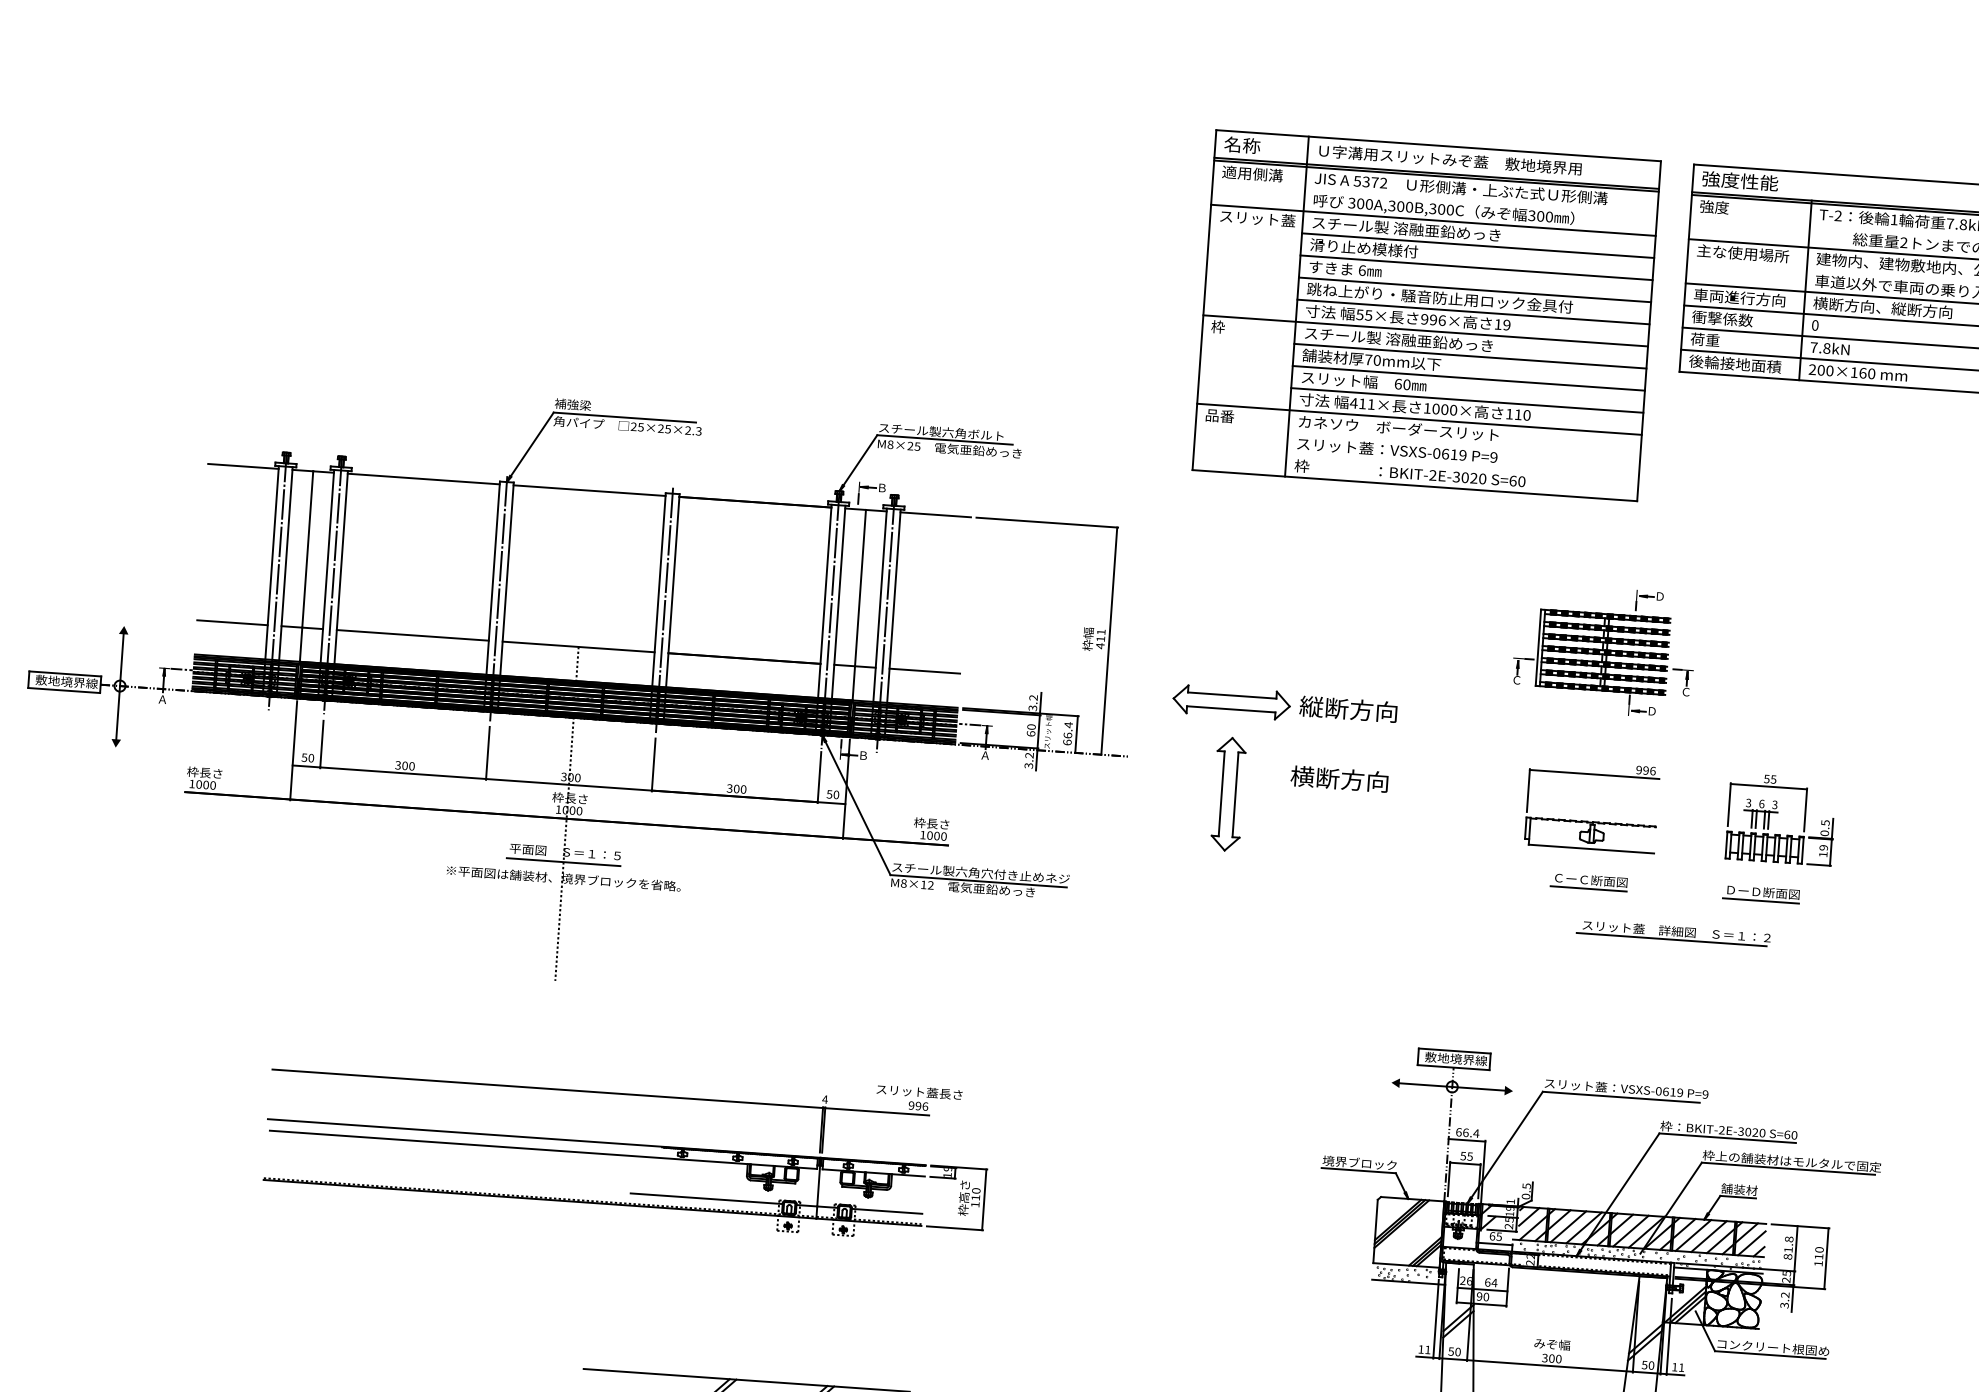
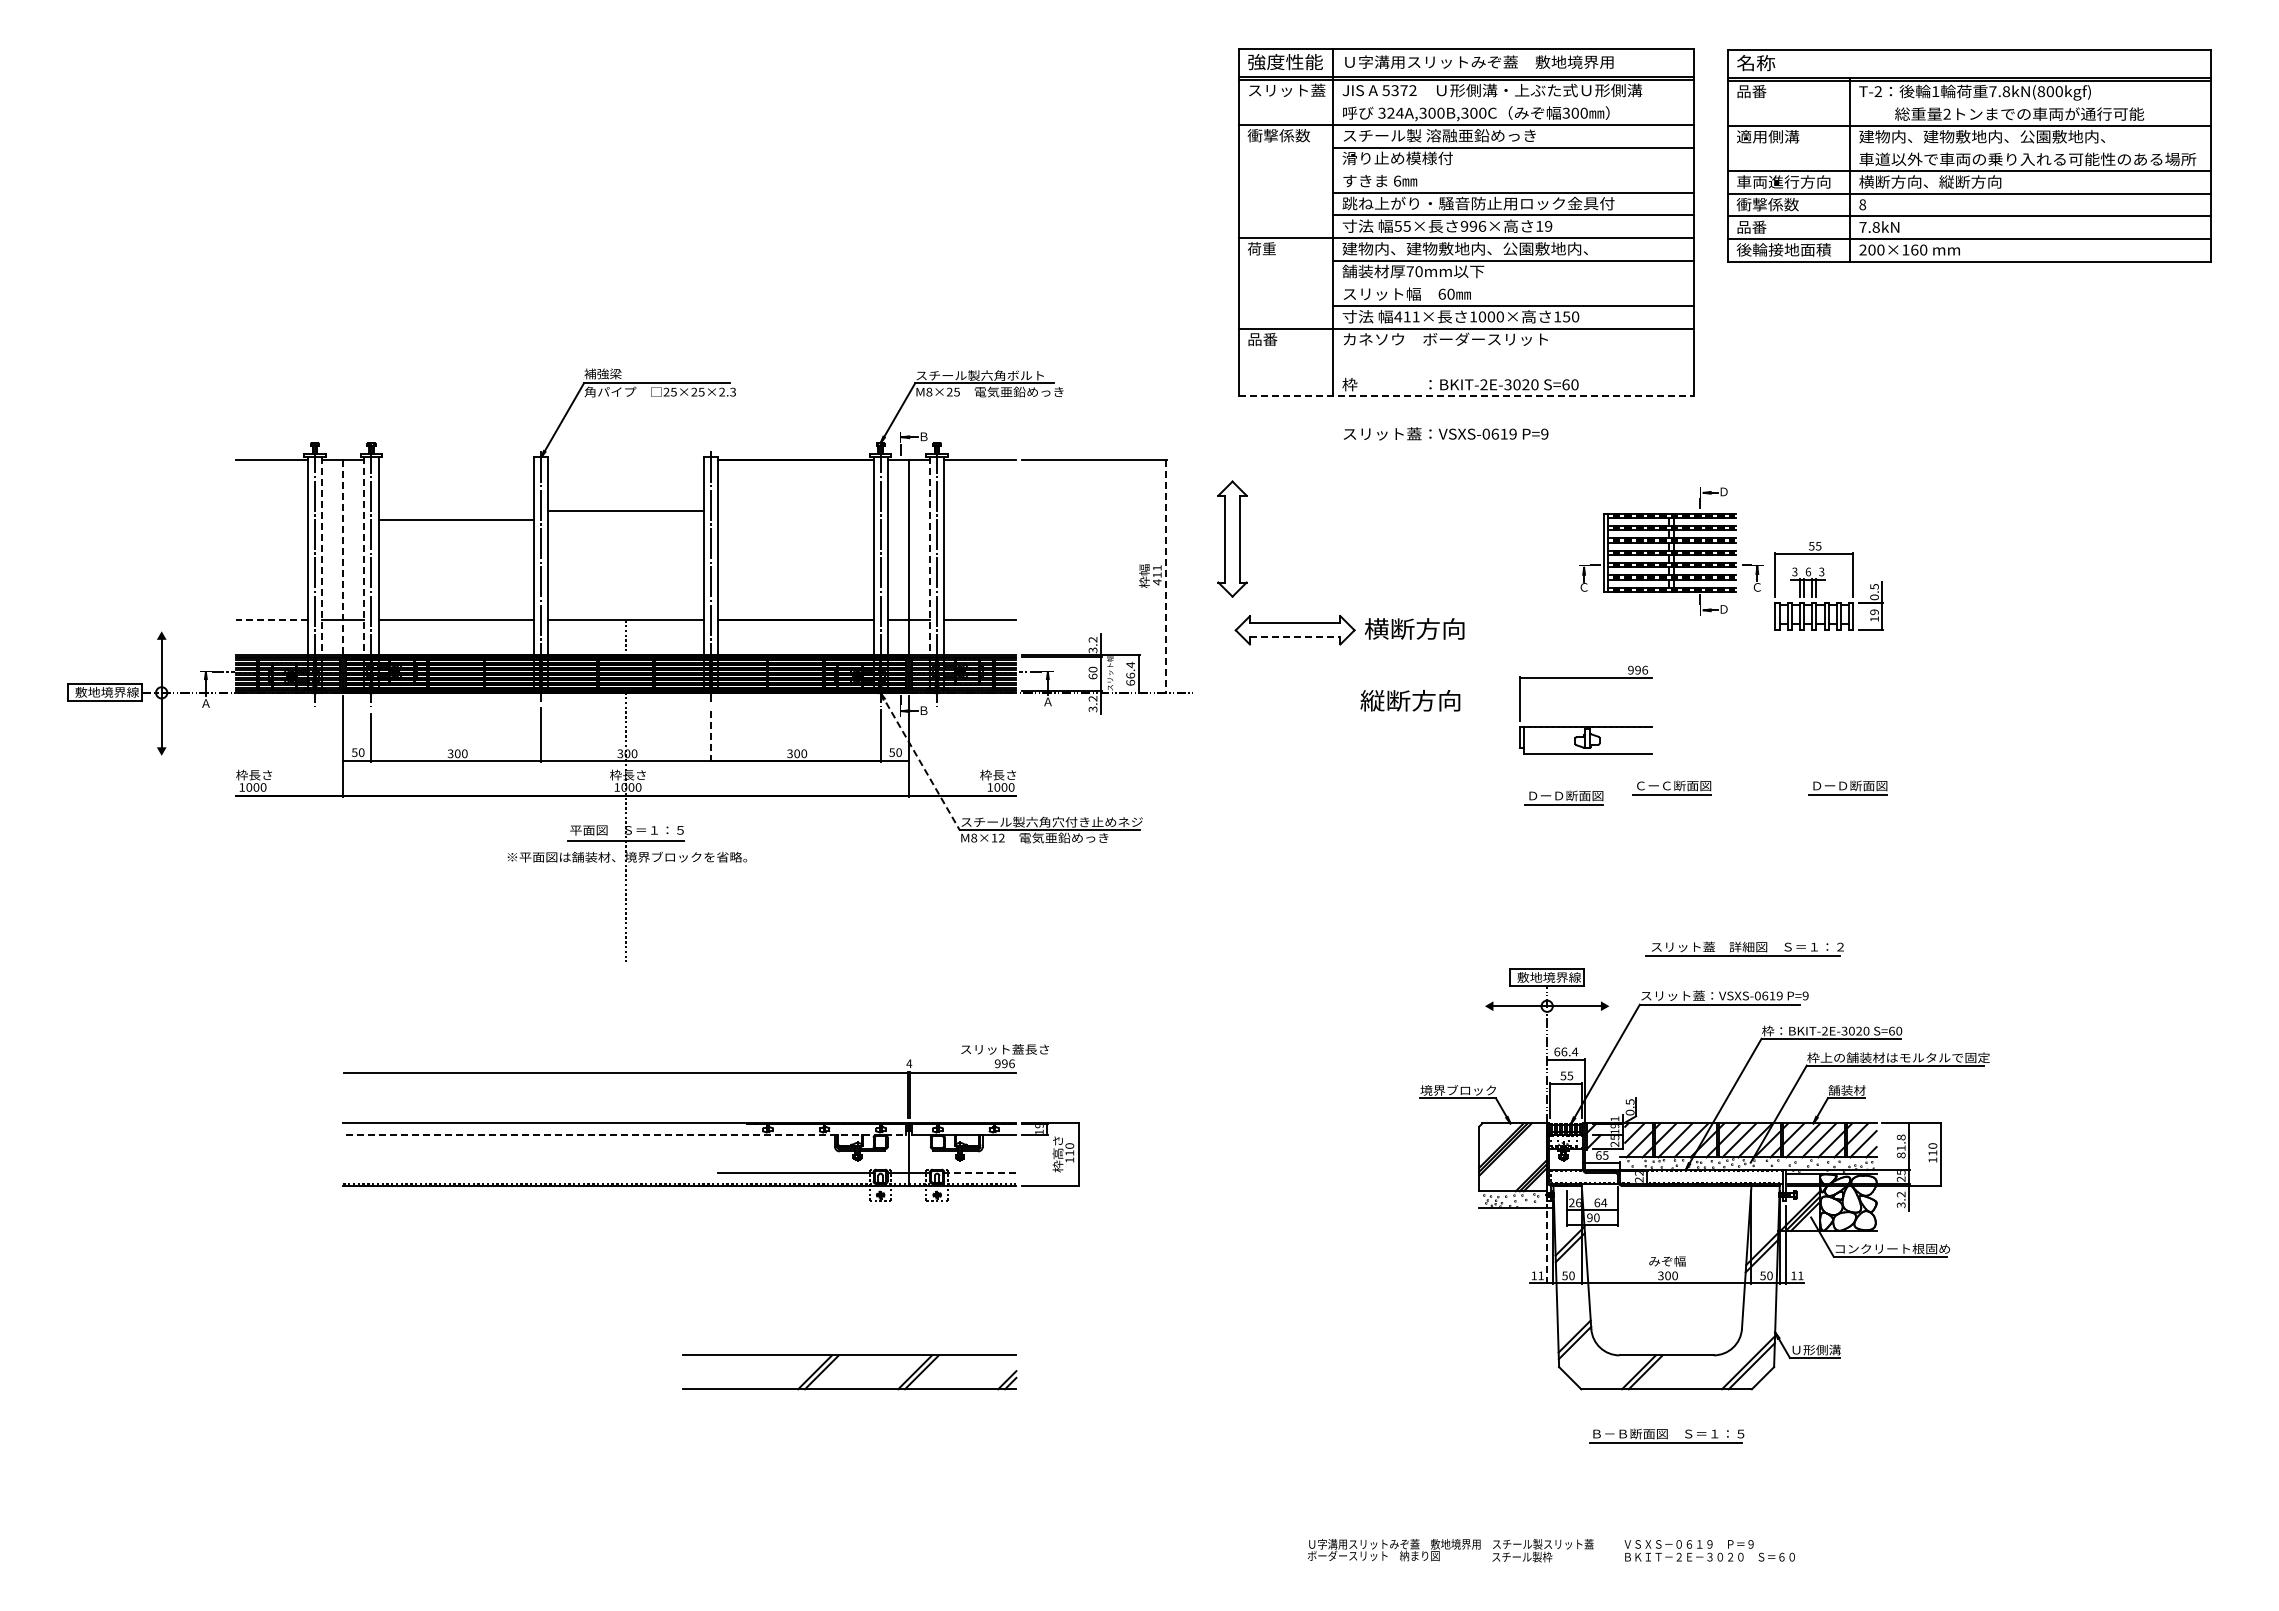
text: (1261, 147) -> (1285, 62), 名称 -> 強度性能
text: (1260, 174) -> (1286, 90), 適用側溝 -> スリット蓋
text: (1739, 181) -> (1775, 63), 強度性能 -> 名称
text: (1365, 203) -> (1395, 112), 300A,300B,300C -> 324A,300B,300C
text: (1714, 207) -> (1751, 91), 強度 -> 品番
text: (1257, 218) -> (1286, 135), スリット蓋 -> 衝撃係数
text: (1743, 253) -> (1784, 136), 主な使用場所 -> 適用側溝
line: (1476, 268) -> (1513, 170), removed
text: (1815, 325) -> (1862, 204), 0 -> 8
text: (1224, 327) -> (1261, 248), 枠 -> 荷重
text: (1705, 339) -> (1751, 226), 荷重 -> 品番
text: (1423, 340) -> (1464, 248), スチール製 溶融亜鉛めっき -> 建物内、建物敷地内、公園敷地内、
line: (1468, 378) -> (1513, 283), removed
text: (1518, 414) -> (1566, 316), 110 -> 150
text: (1397, 450) -> (1446, 433), moved
line: (423, 479) -> (456, 520), moved
line: (1415, 485) -> (1466, 396), solid -> dashed
line: (589, 490) -> (625, 511), moved
line: (285, 563) -> (321, 556), solid -> dashed
line: (327, 566) -> (364, 556), solid -> dashed
line: (306, 567) -> (343, 558), solid -> dashed
line: (880, 605) -> (930, 556), solid -> dashed
line: (232, 622) -> (271, 620), solid -> dashed
line: (1109, 642) -> (1166, 577), solid -> dashed
text: (1311, 706) -> (1376, 628), 縦断方向 -> 横断方向
line: (1231, 709) -> (1295, 637), solid -> dashed
line: (653, 764) -> (710, 734), solid -> dashed
text: (1302, 776) -> (1372, 700), 横断方向 -> 縦断方向
part: (1228, 793) -> (1232, 538), moved
line: (856, 805) -> (920, 762), solid -> dashed
part: (1778, 813) -> (1825, 580), moved
part: (1590, 821) -> (1585, 726), moved
part: (1482, 884) -> (1563, 797), added
part: (1673, 932) -> (1744, 948), moved
line: (543, 1150) -> (626, 1135), solid -> dashed
line: (886, 1211) -> (979, 1173), solid -> dashed
line: (1436, 1318) -> (1547, 1243), solid -> dashed

